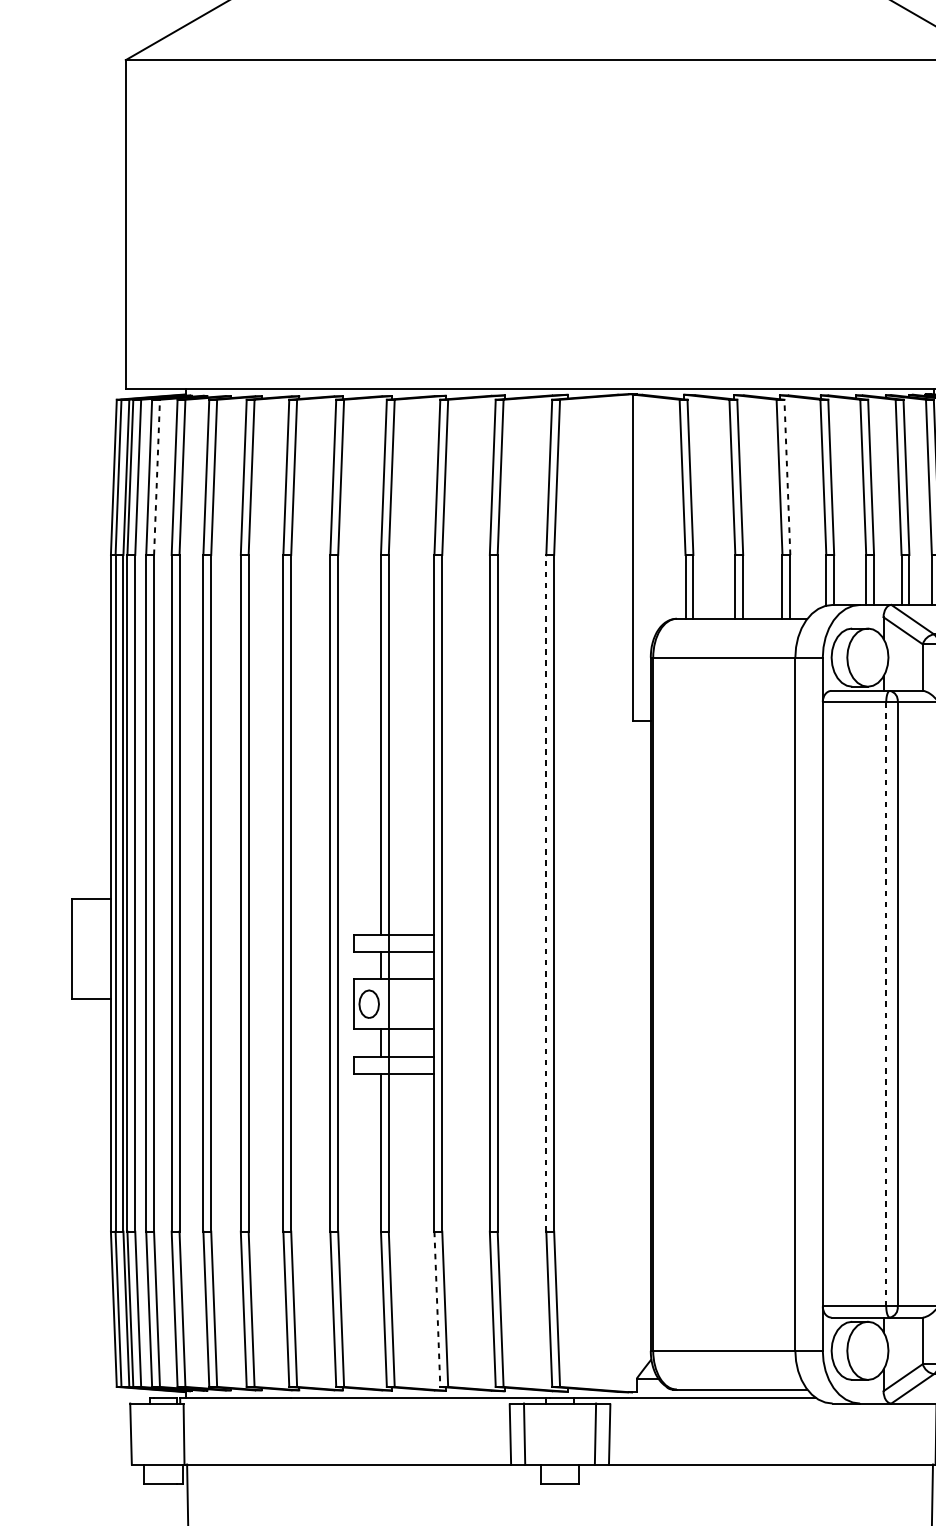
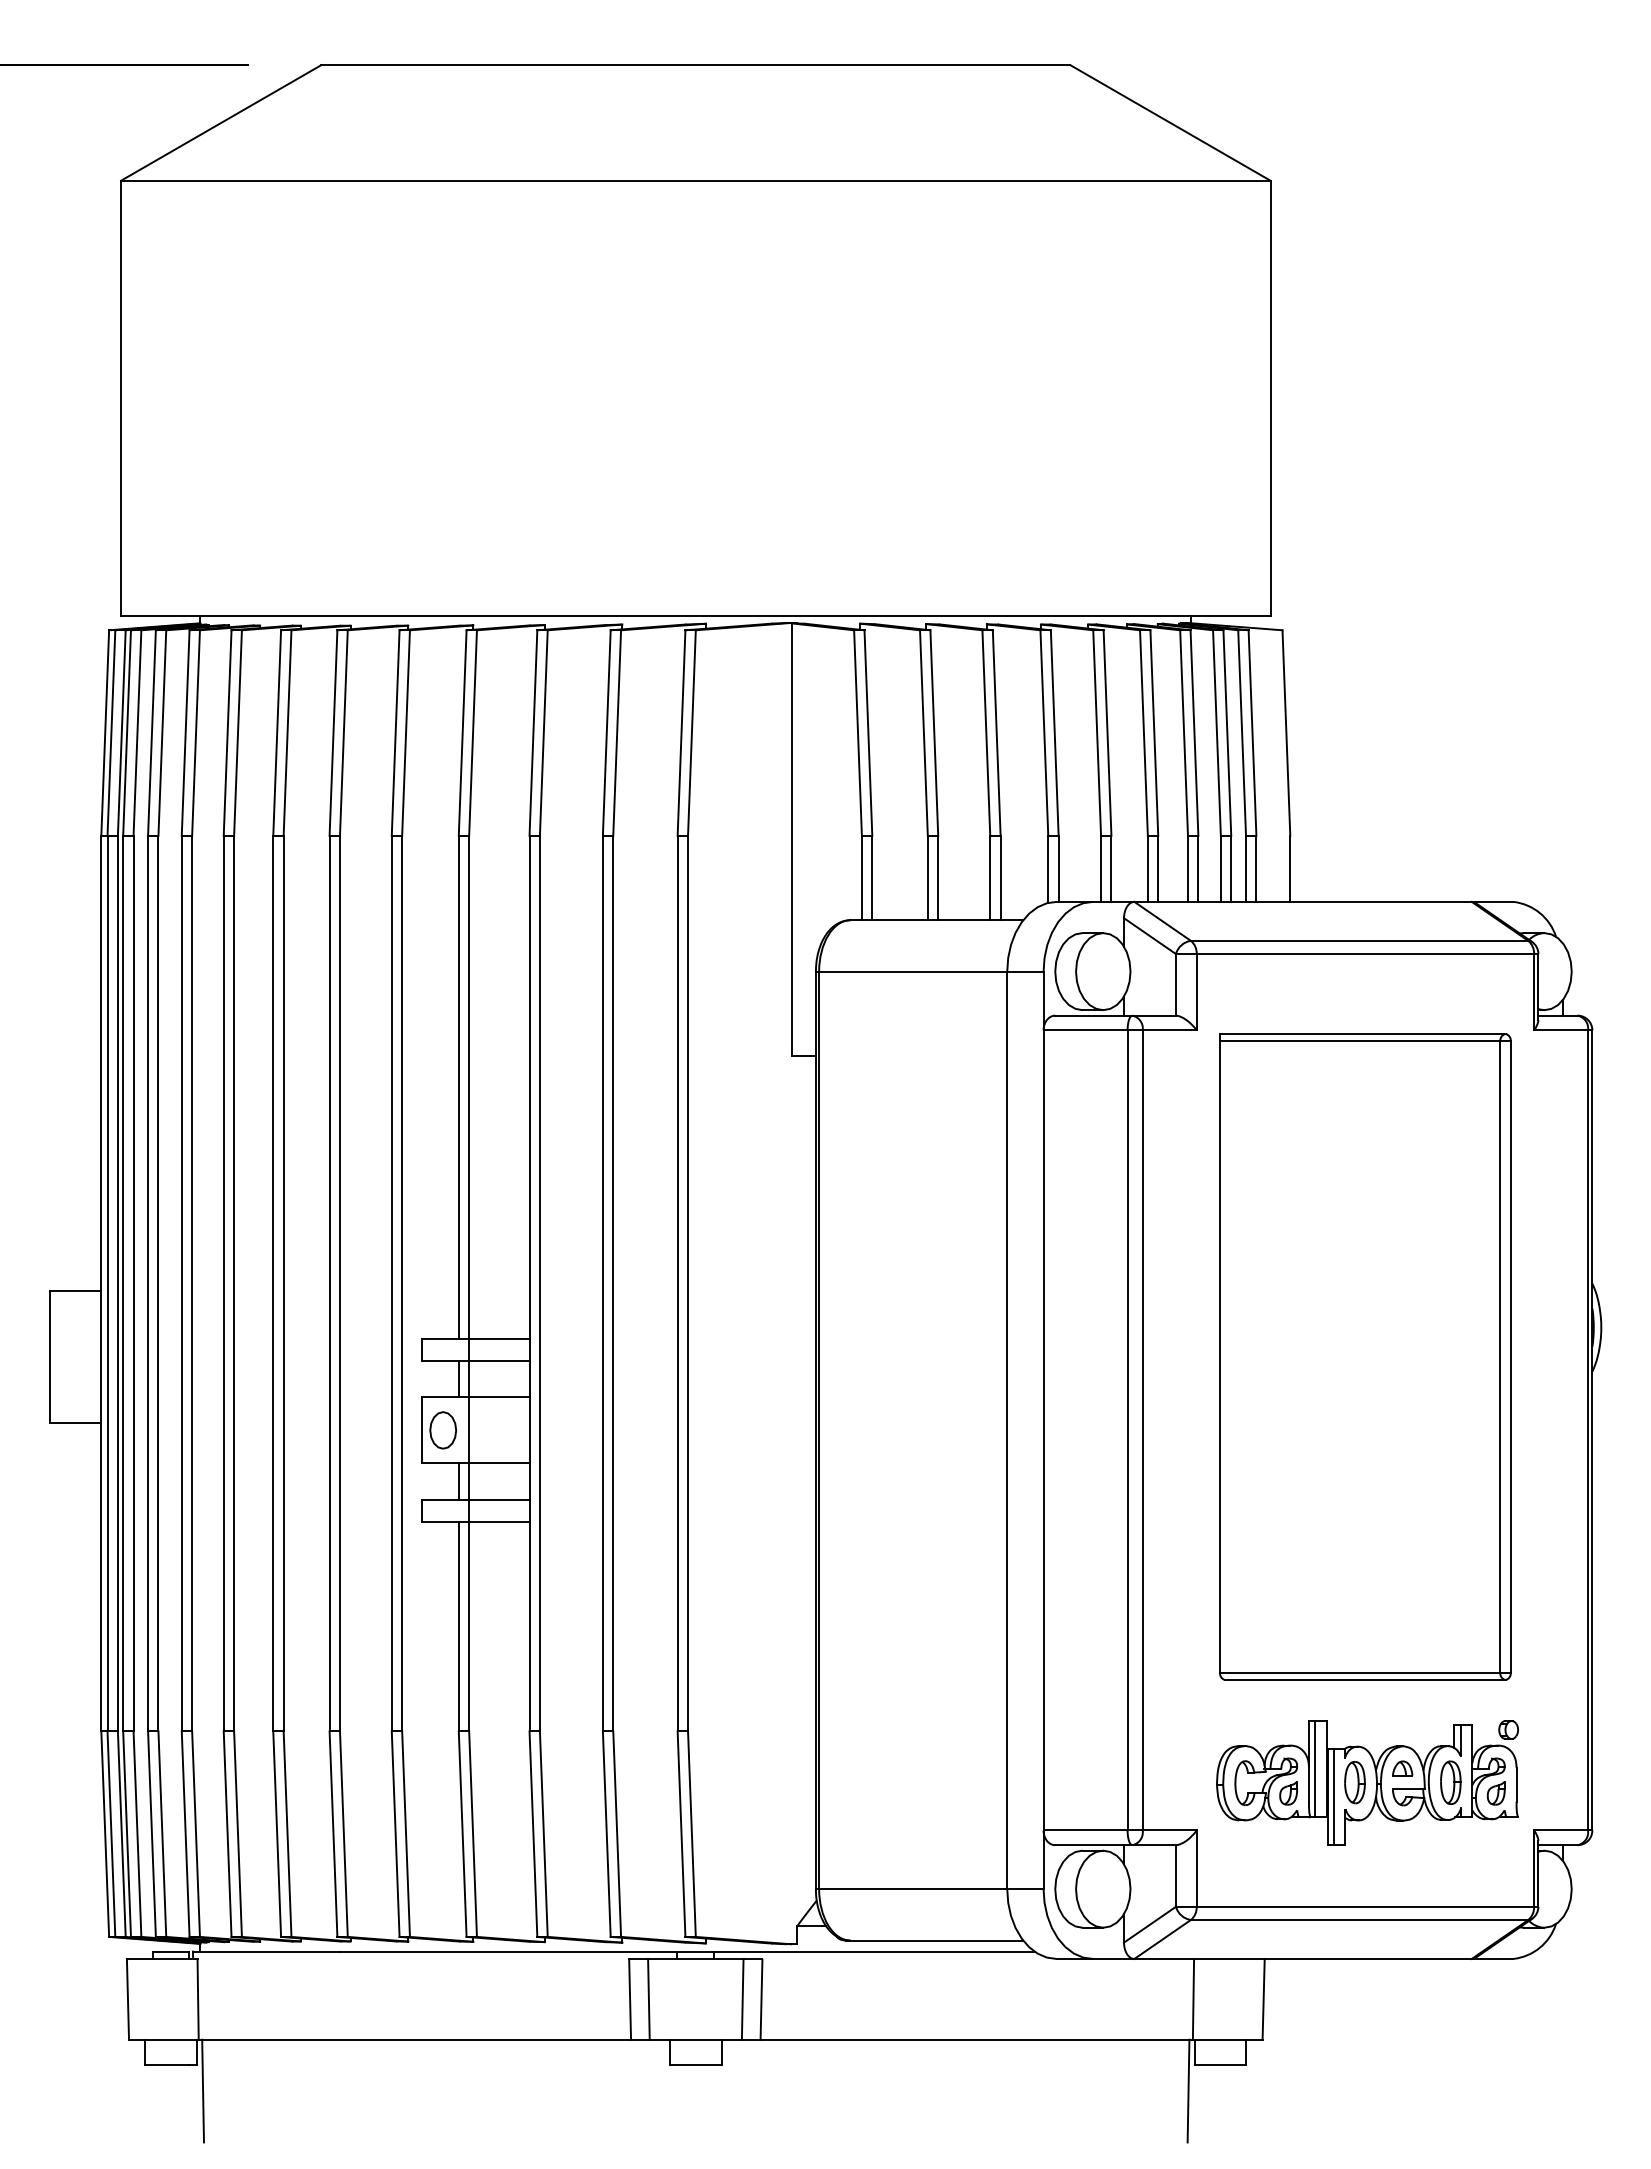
line: (157, 477) -> (162, 733), dashed -> solid
line: (787, 477) -> (996, 733), dashed -> solid
line: (546, 893) -> (677, 1283), dashed -> solid
line: (886, 1003) -> (1127, 1429), dashed -> solid
line: (437, 1309) -> (533, 1834), dashed -> solid

